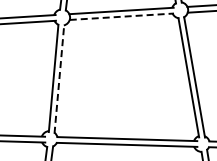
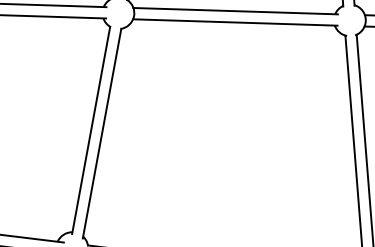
line: (122, 16) -> (236, 22), dashed -> solid
line: (59, 79) -> (102, 133), dashed -> solid

